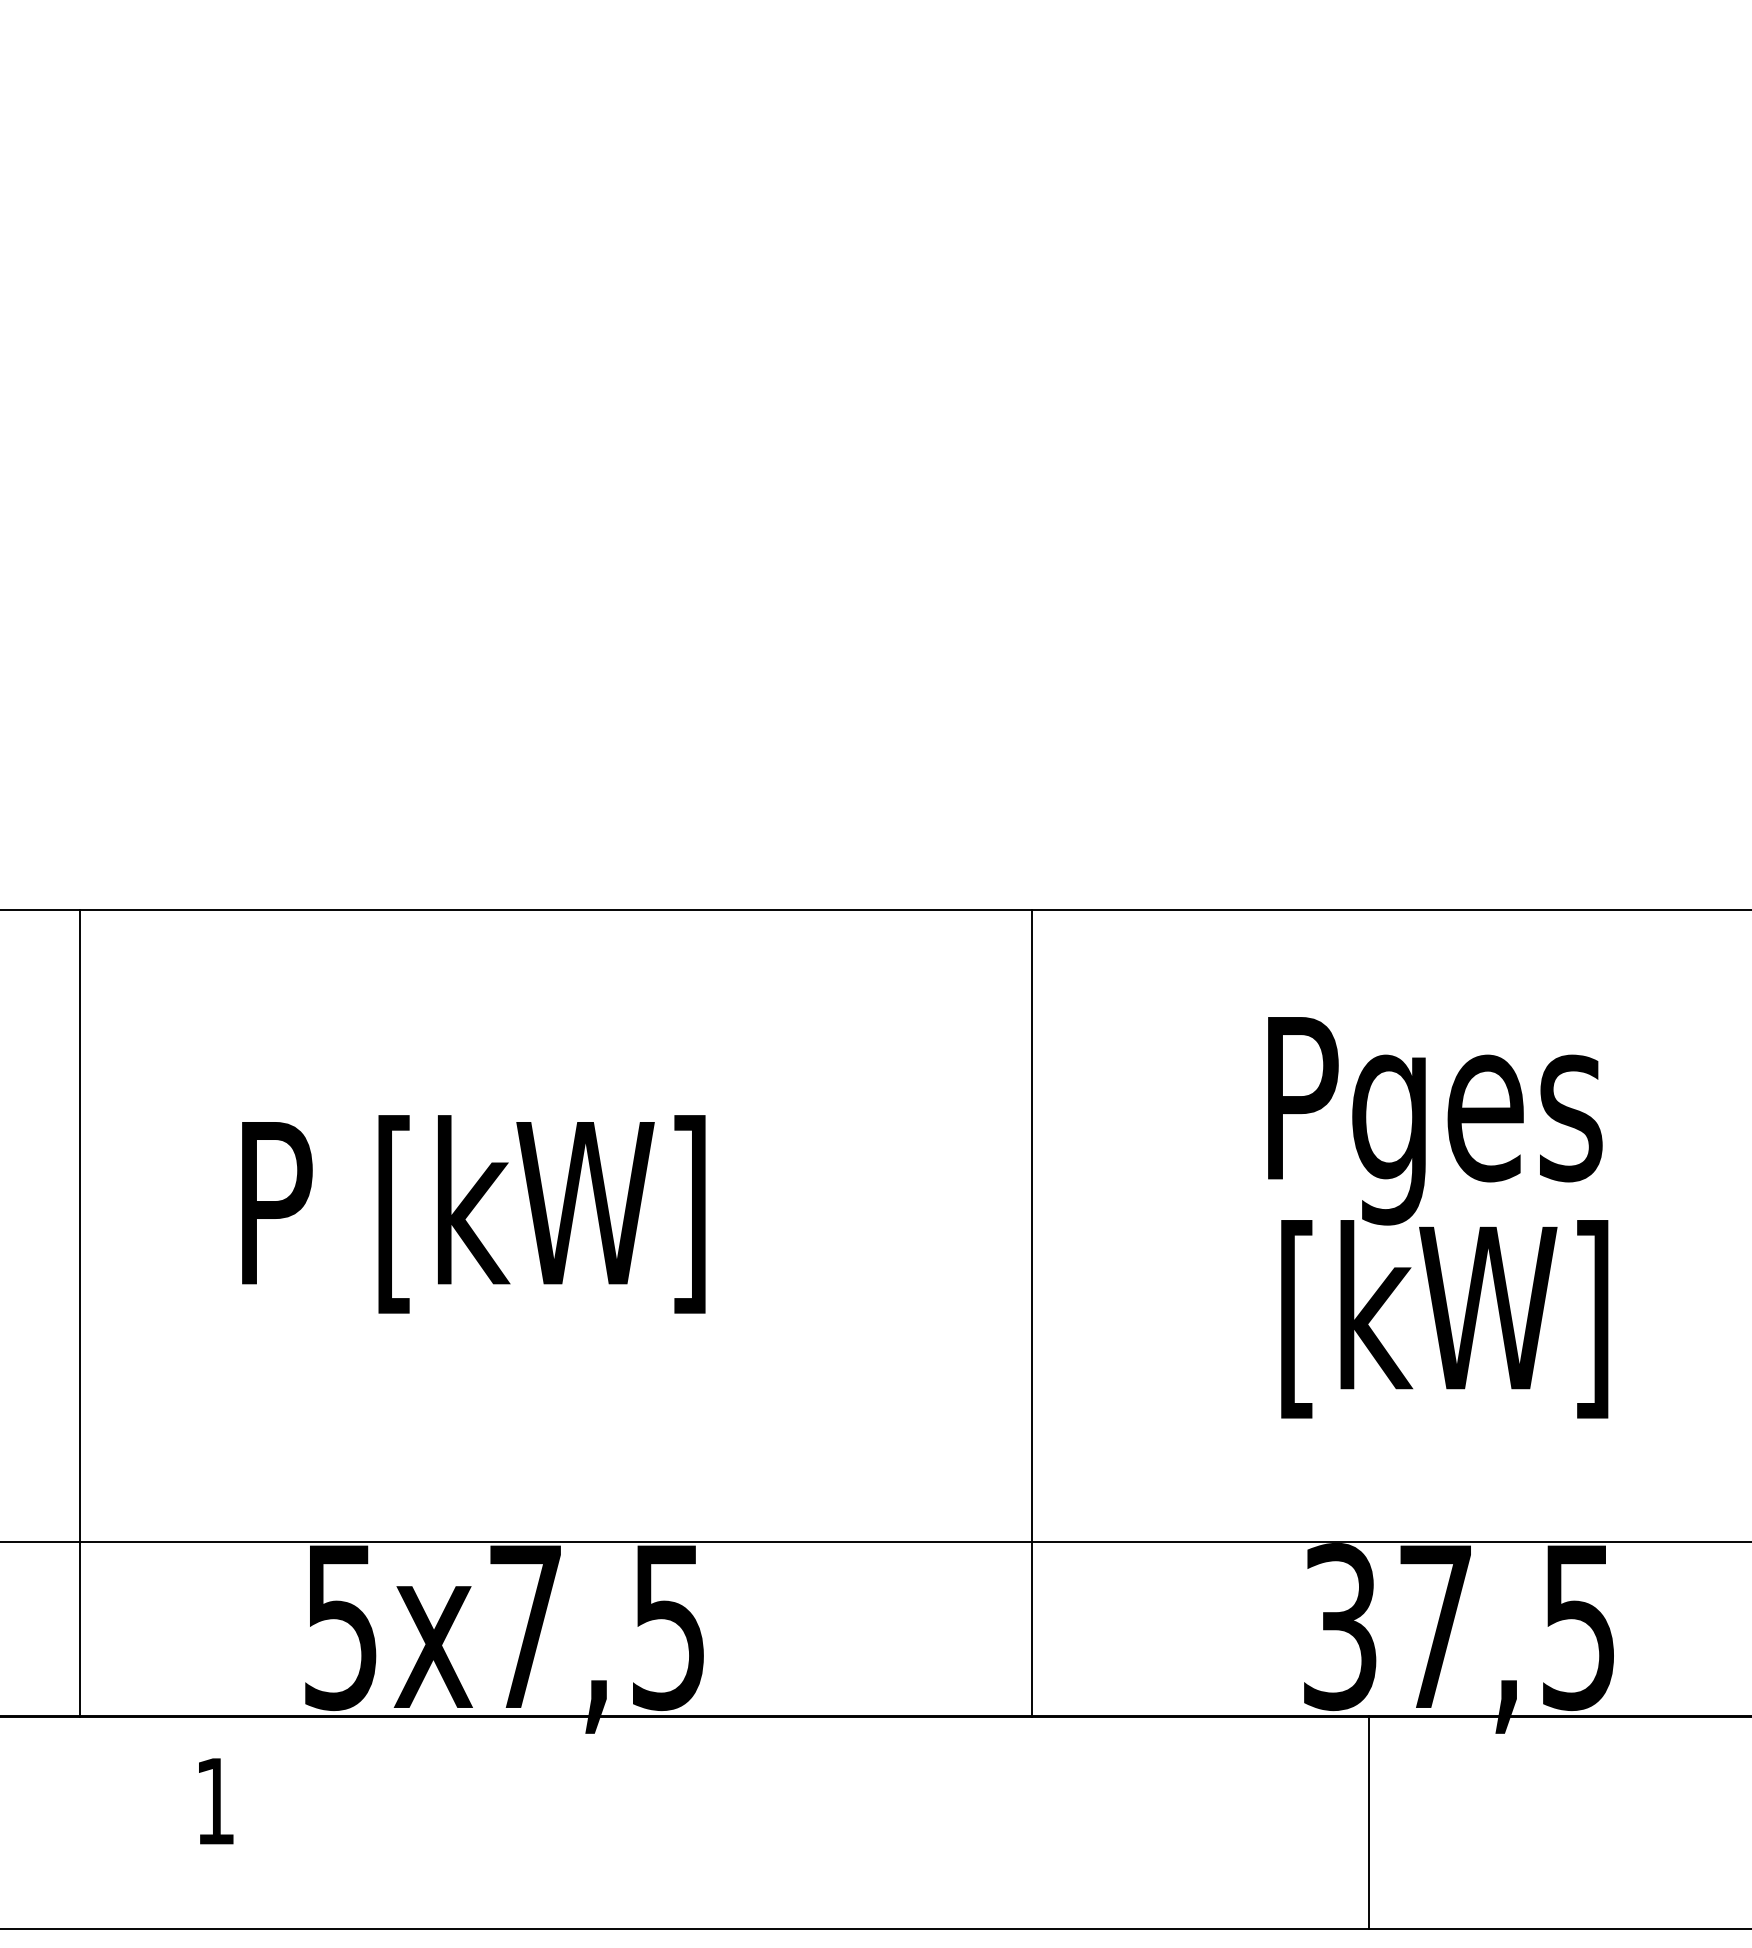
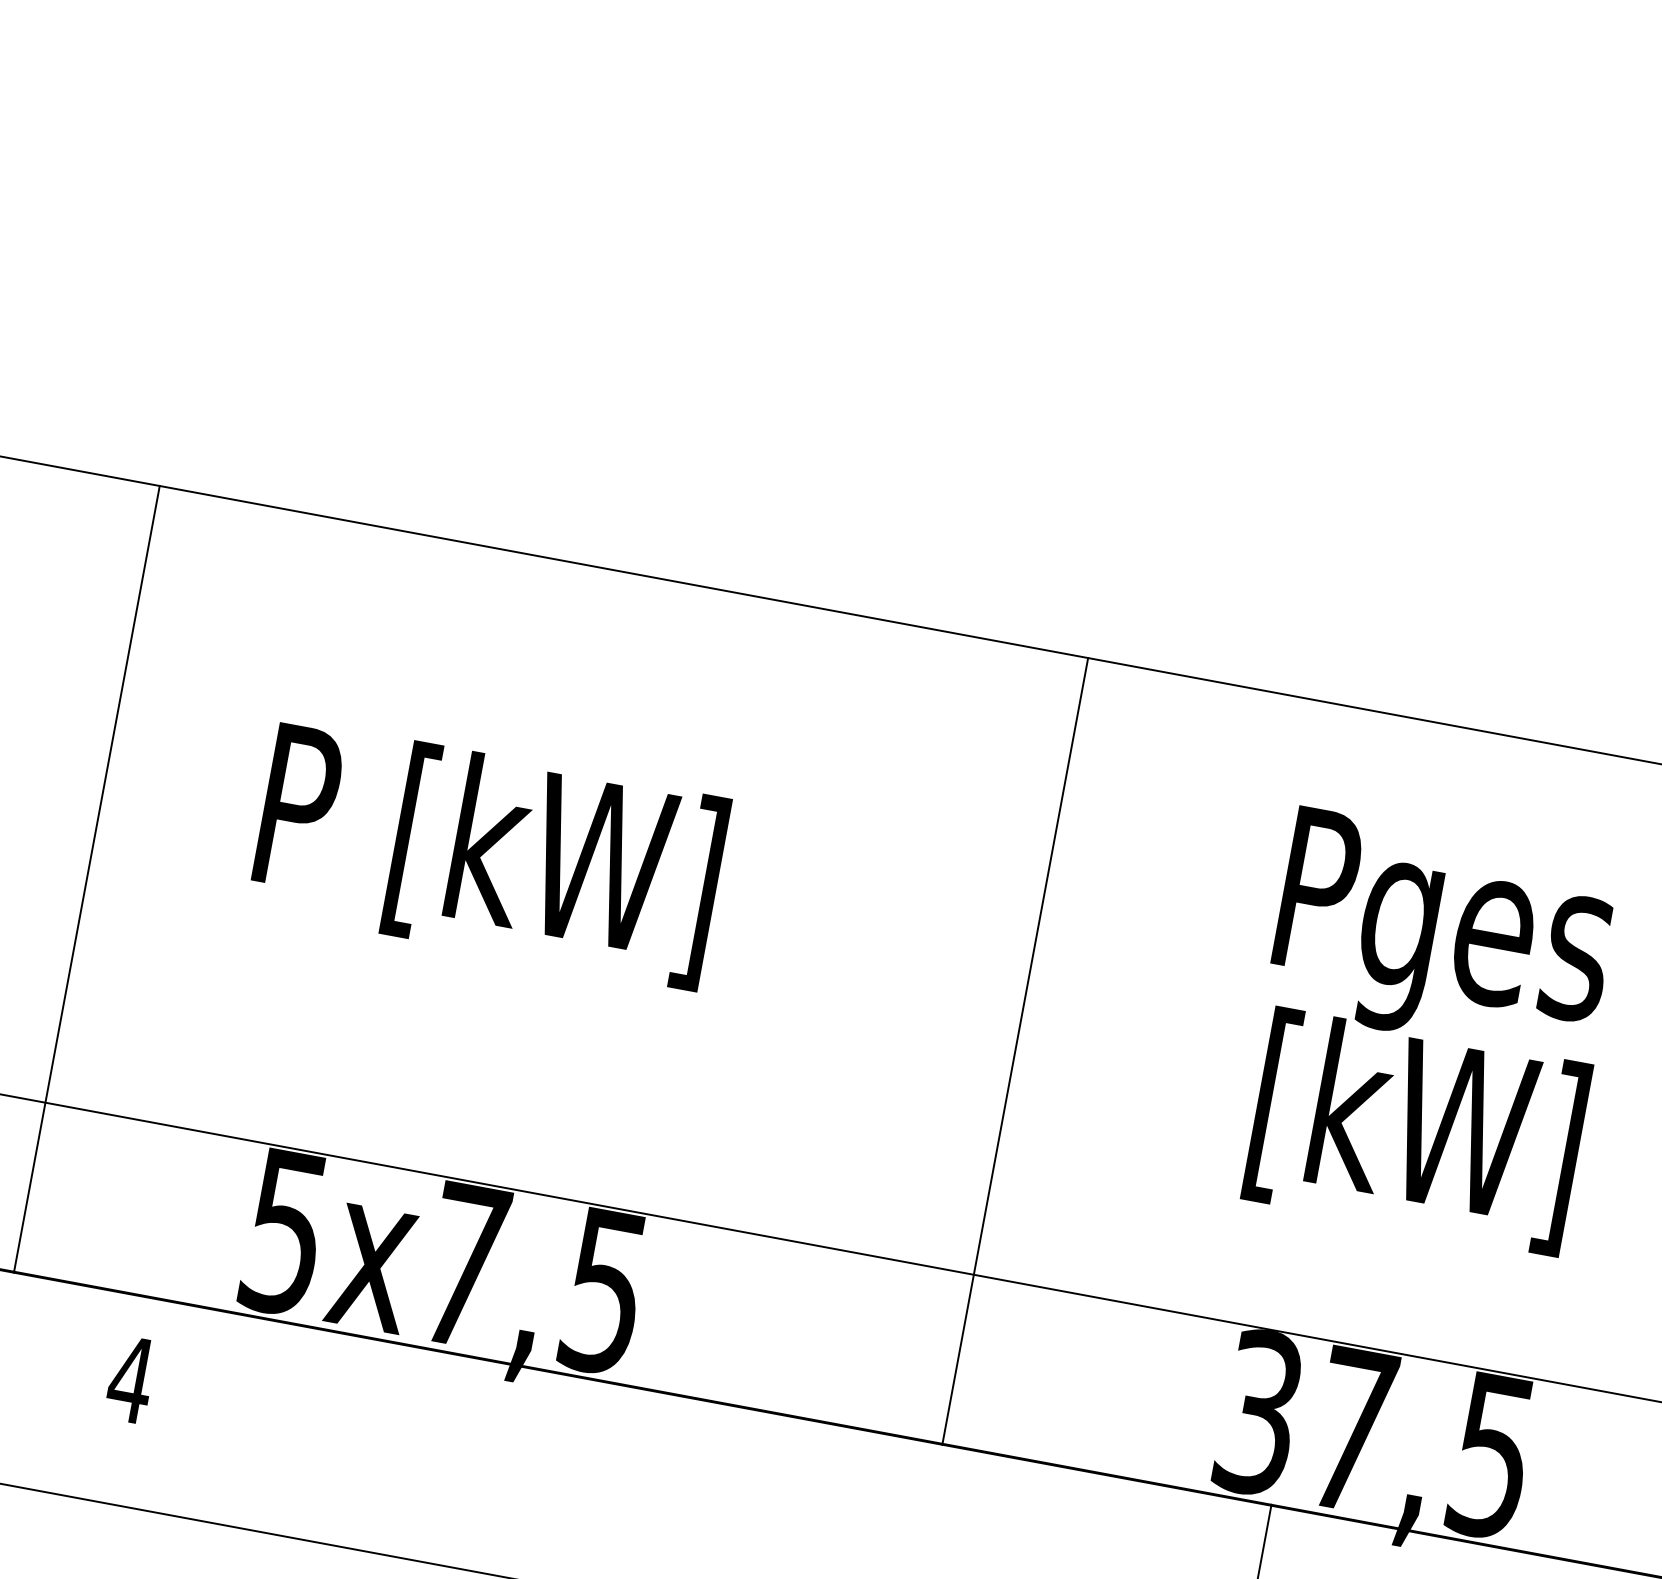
text: (215, 1801) -> (131, 1379), 1 -> 4

